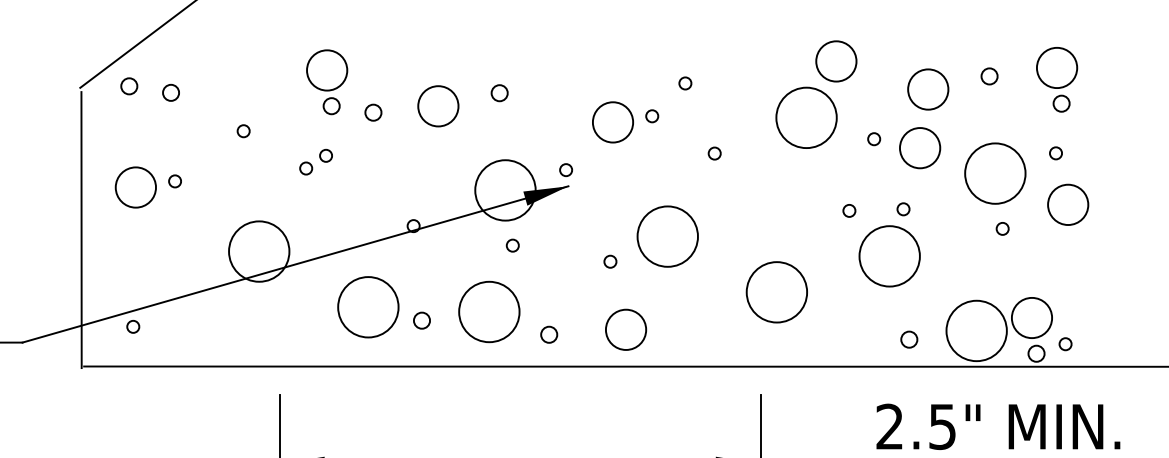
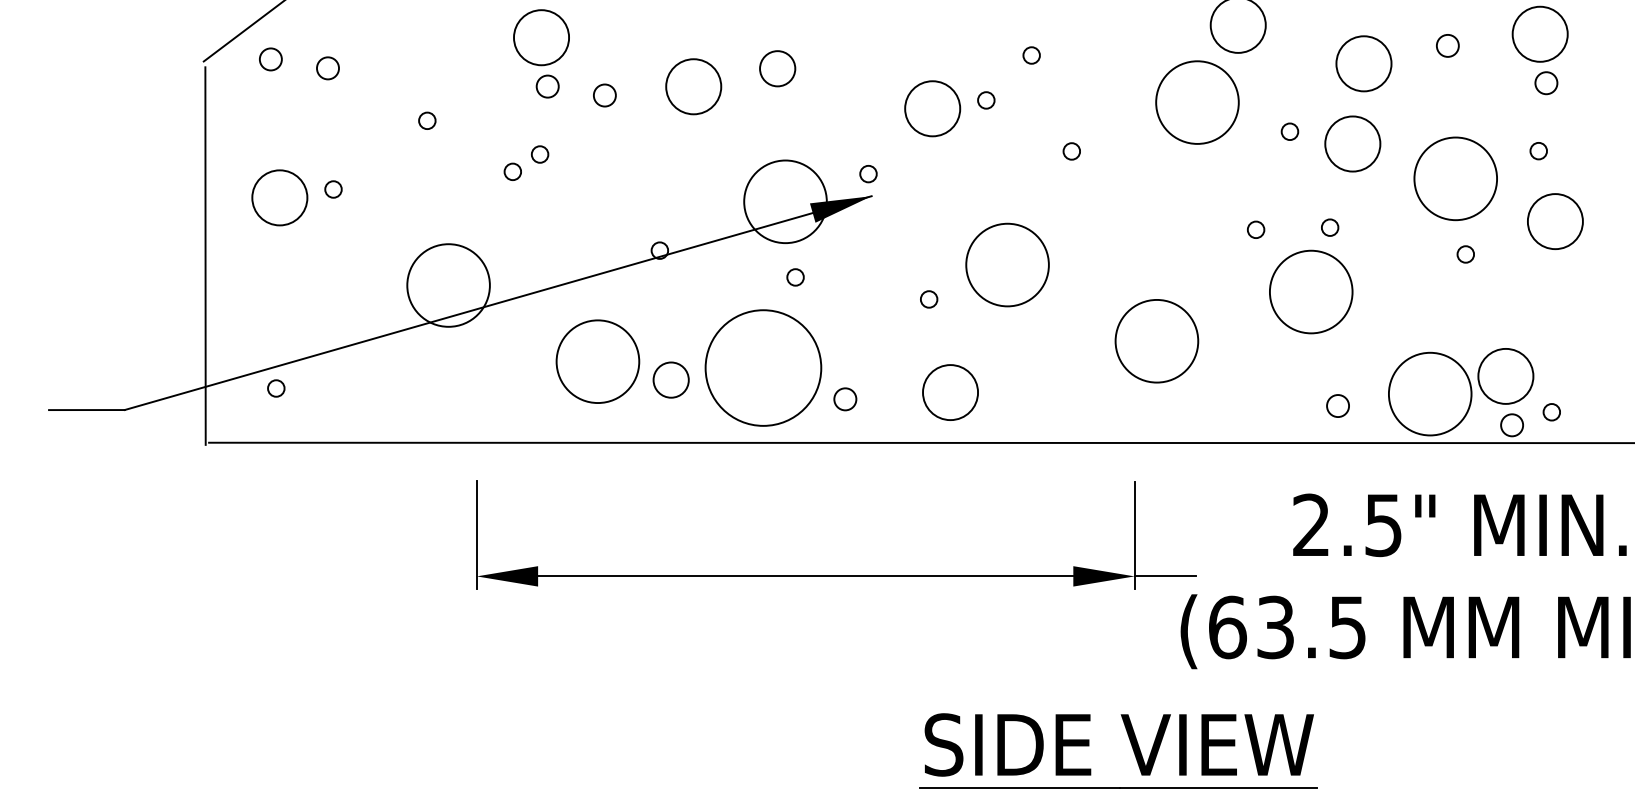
part: (499, 92) -> (777, 68), size x1.6
part: (489, 312) -> (763, 368), size x1.4
part: (422, 320) -> (671, 379), size x1.6

